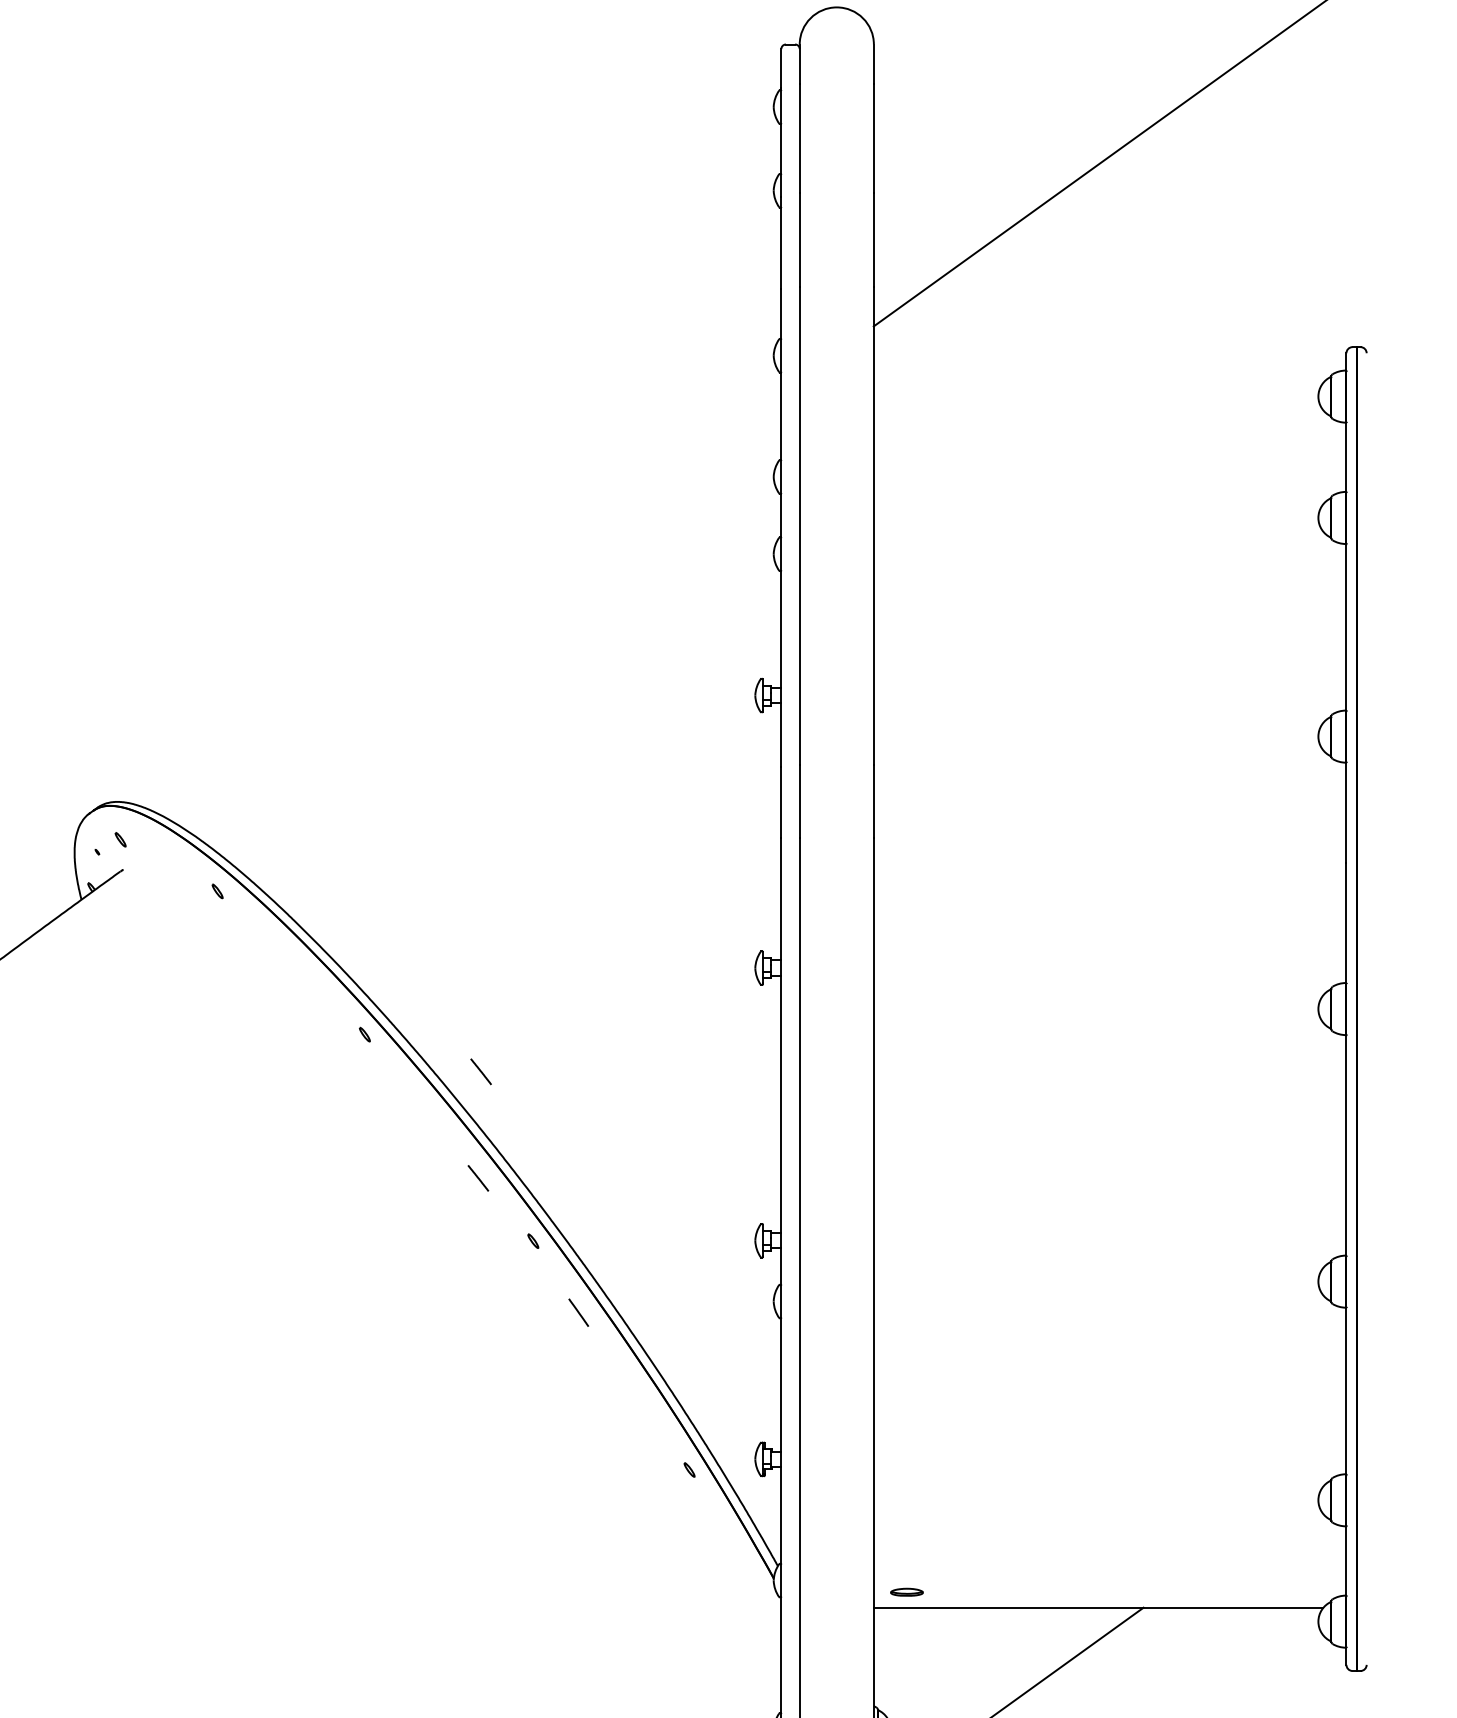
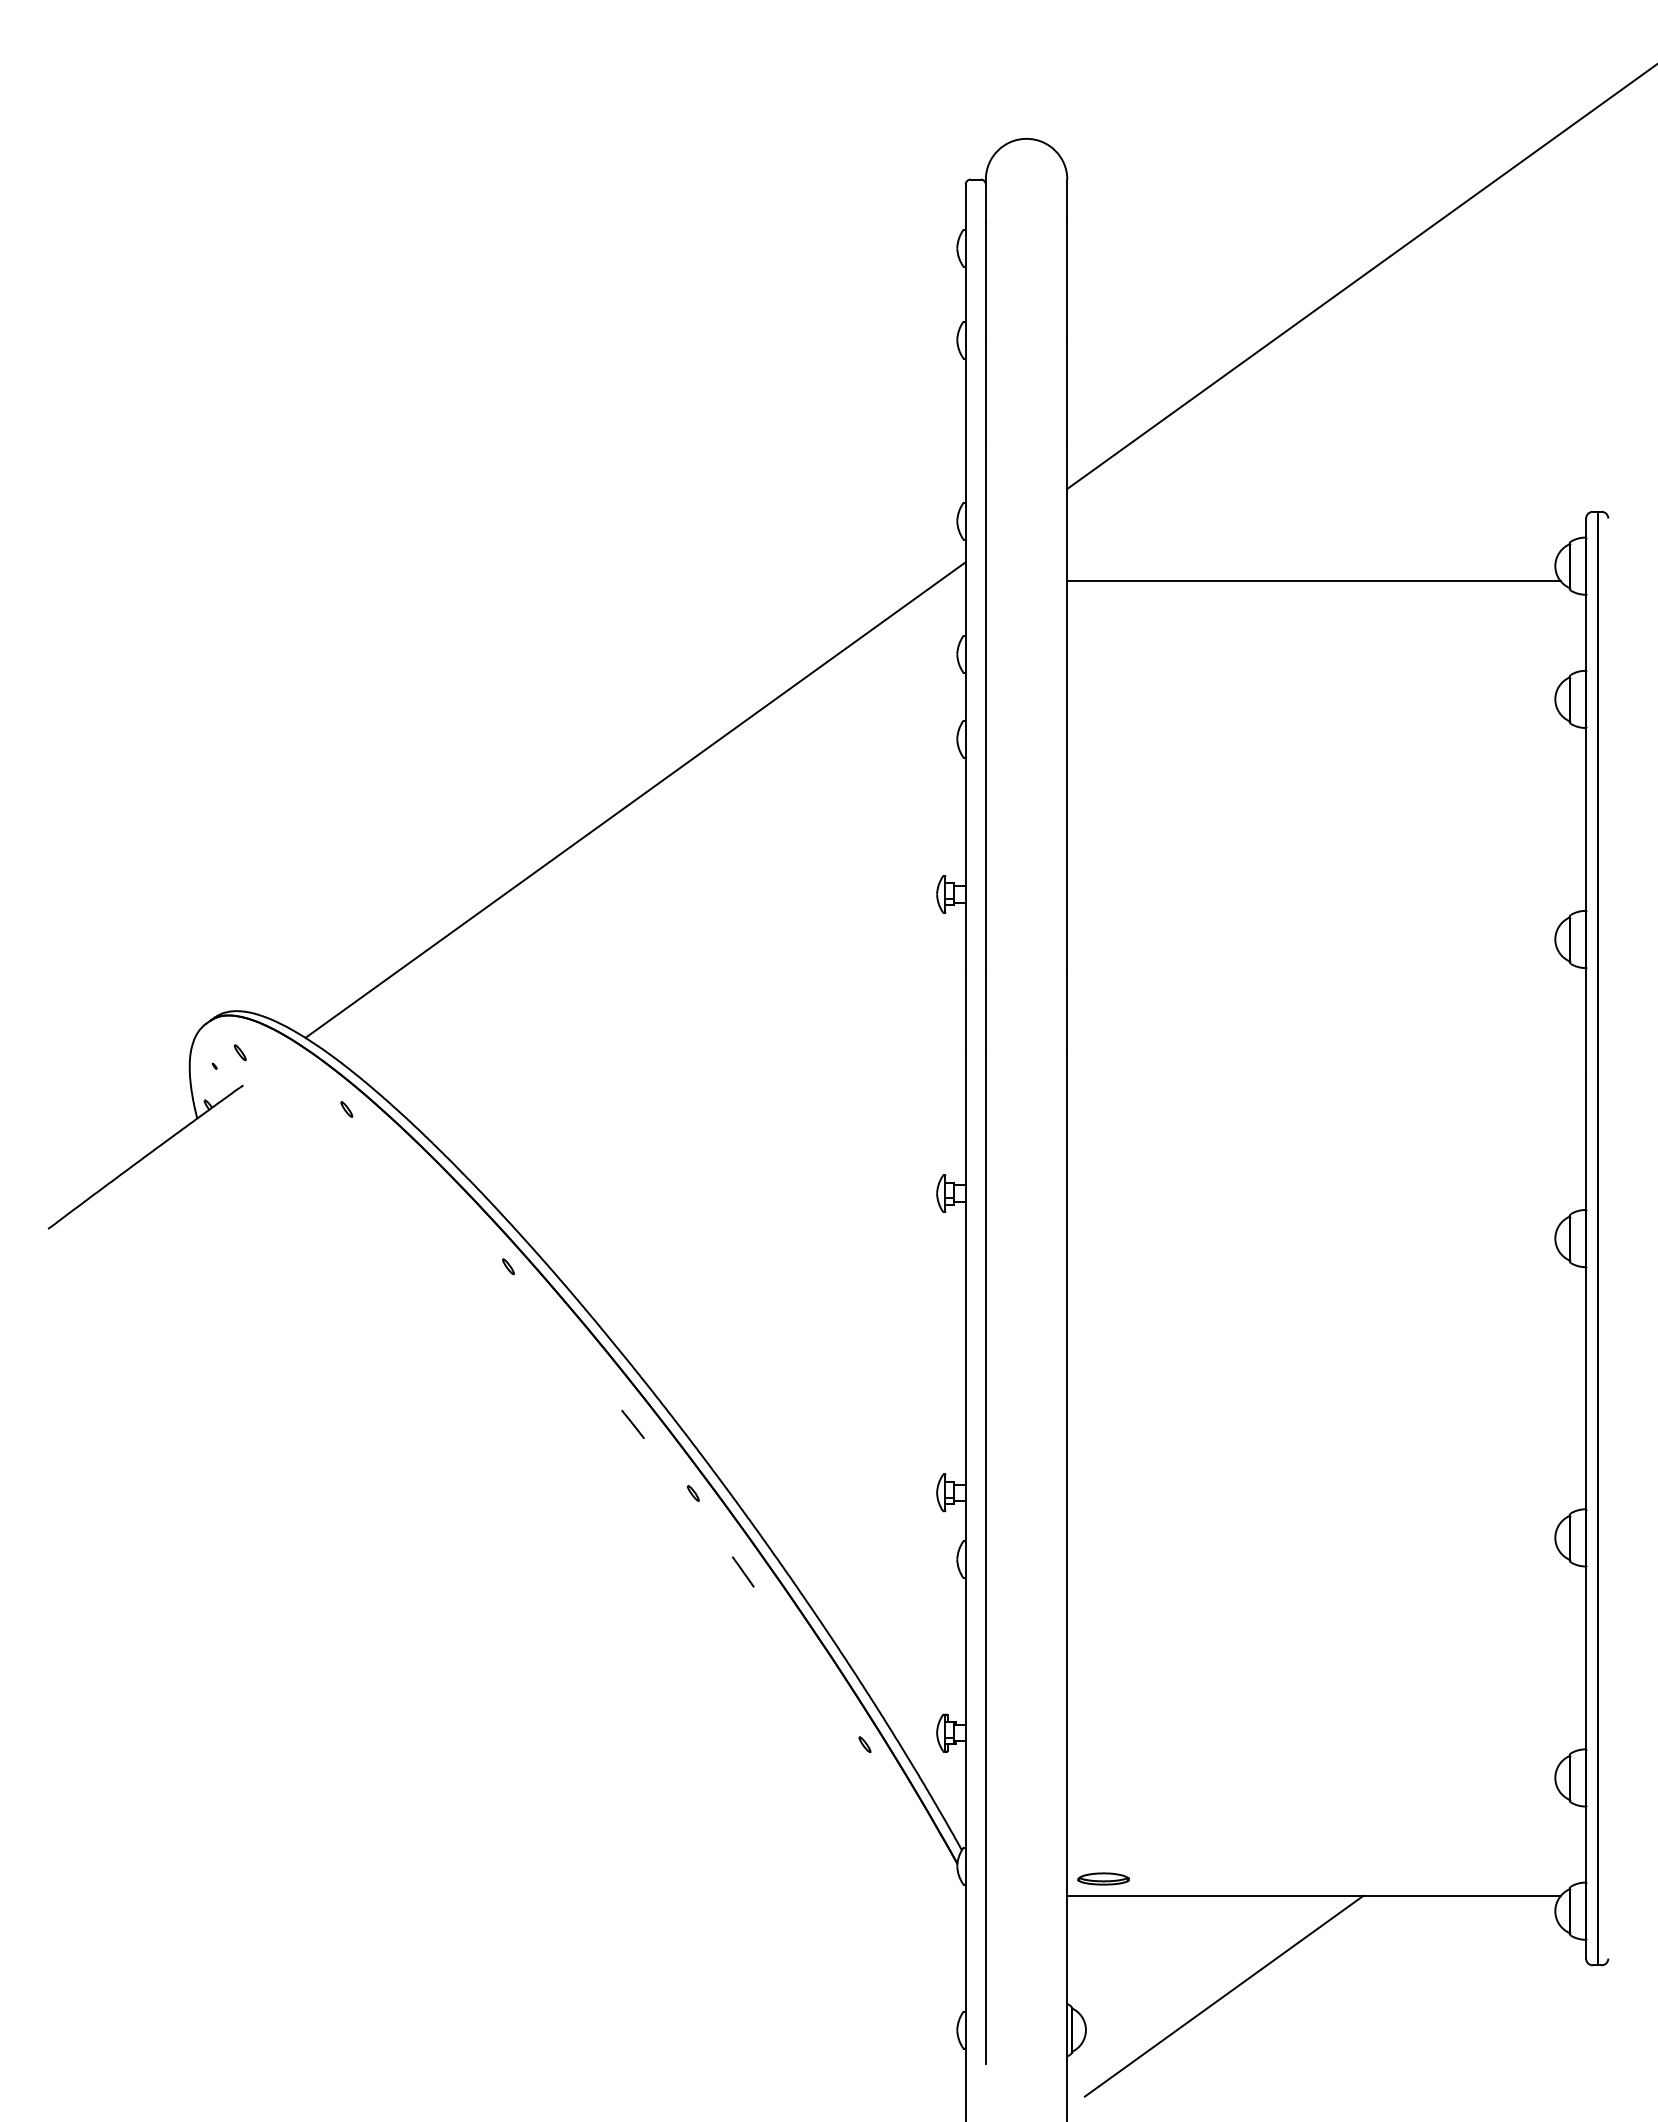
line: (1098, 410) -> (1313, 581), added
line: (480, 609) -> (635, 799), added
line: (480, 1071) -> (635, 1307), removed
part: (906, 1591) -> (1103, 1878), size x1.43

